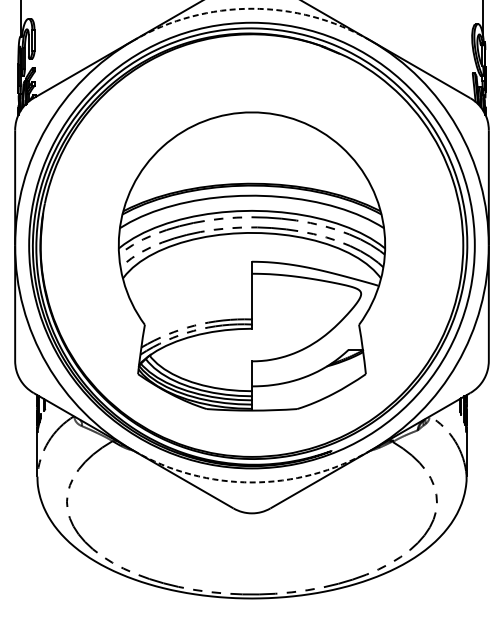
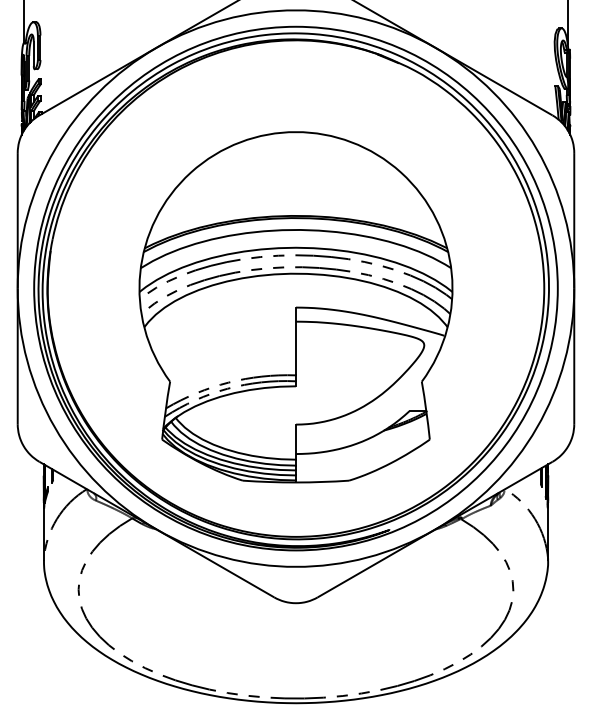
arc: (252, 8) -> (296, 10), dashed -> solid
arc: (252, 482) -> (296, 566), dashed -> solid

